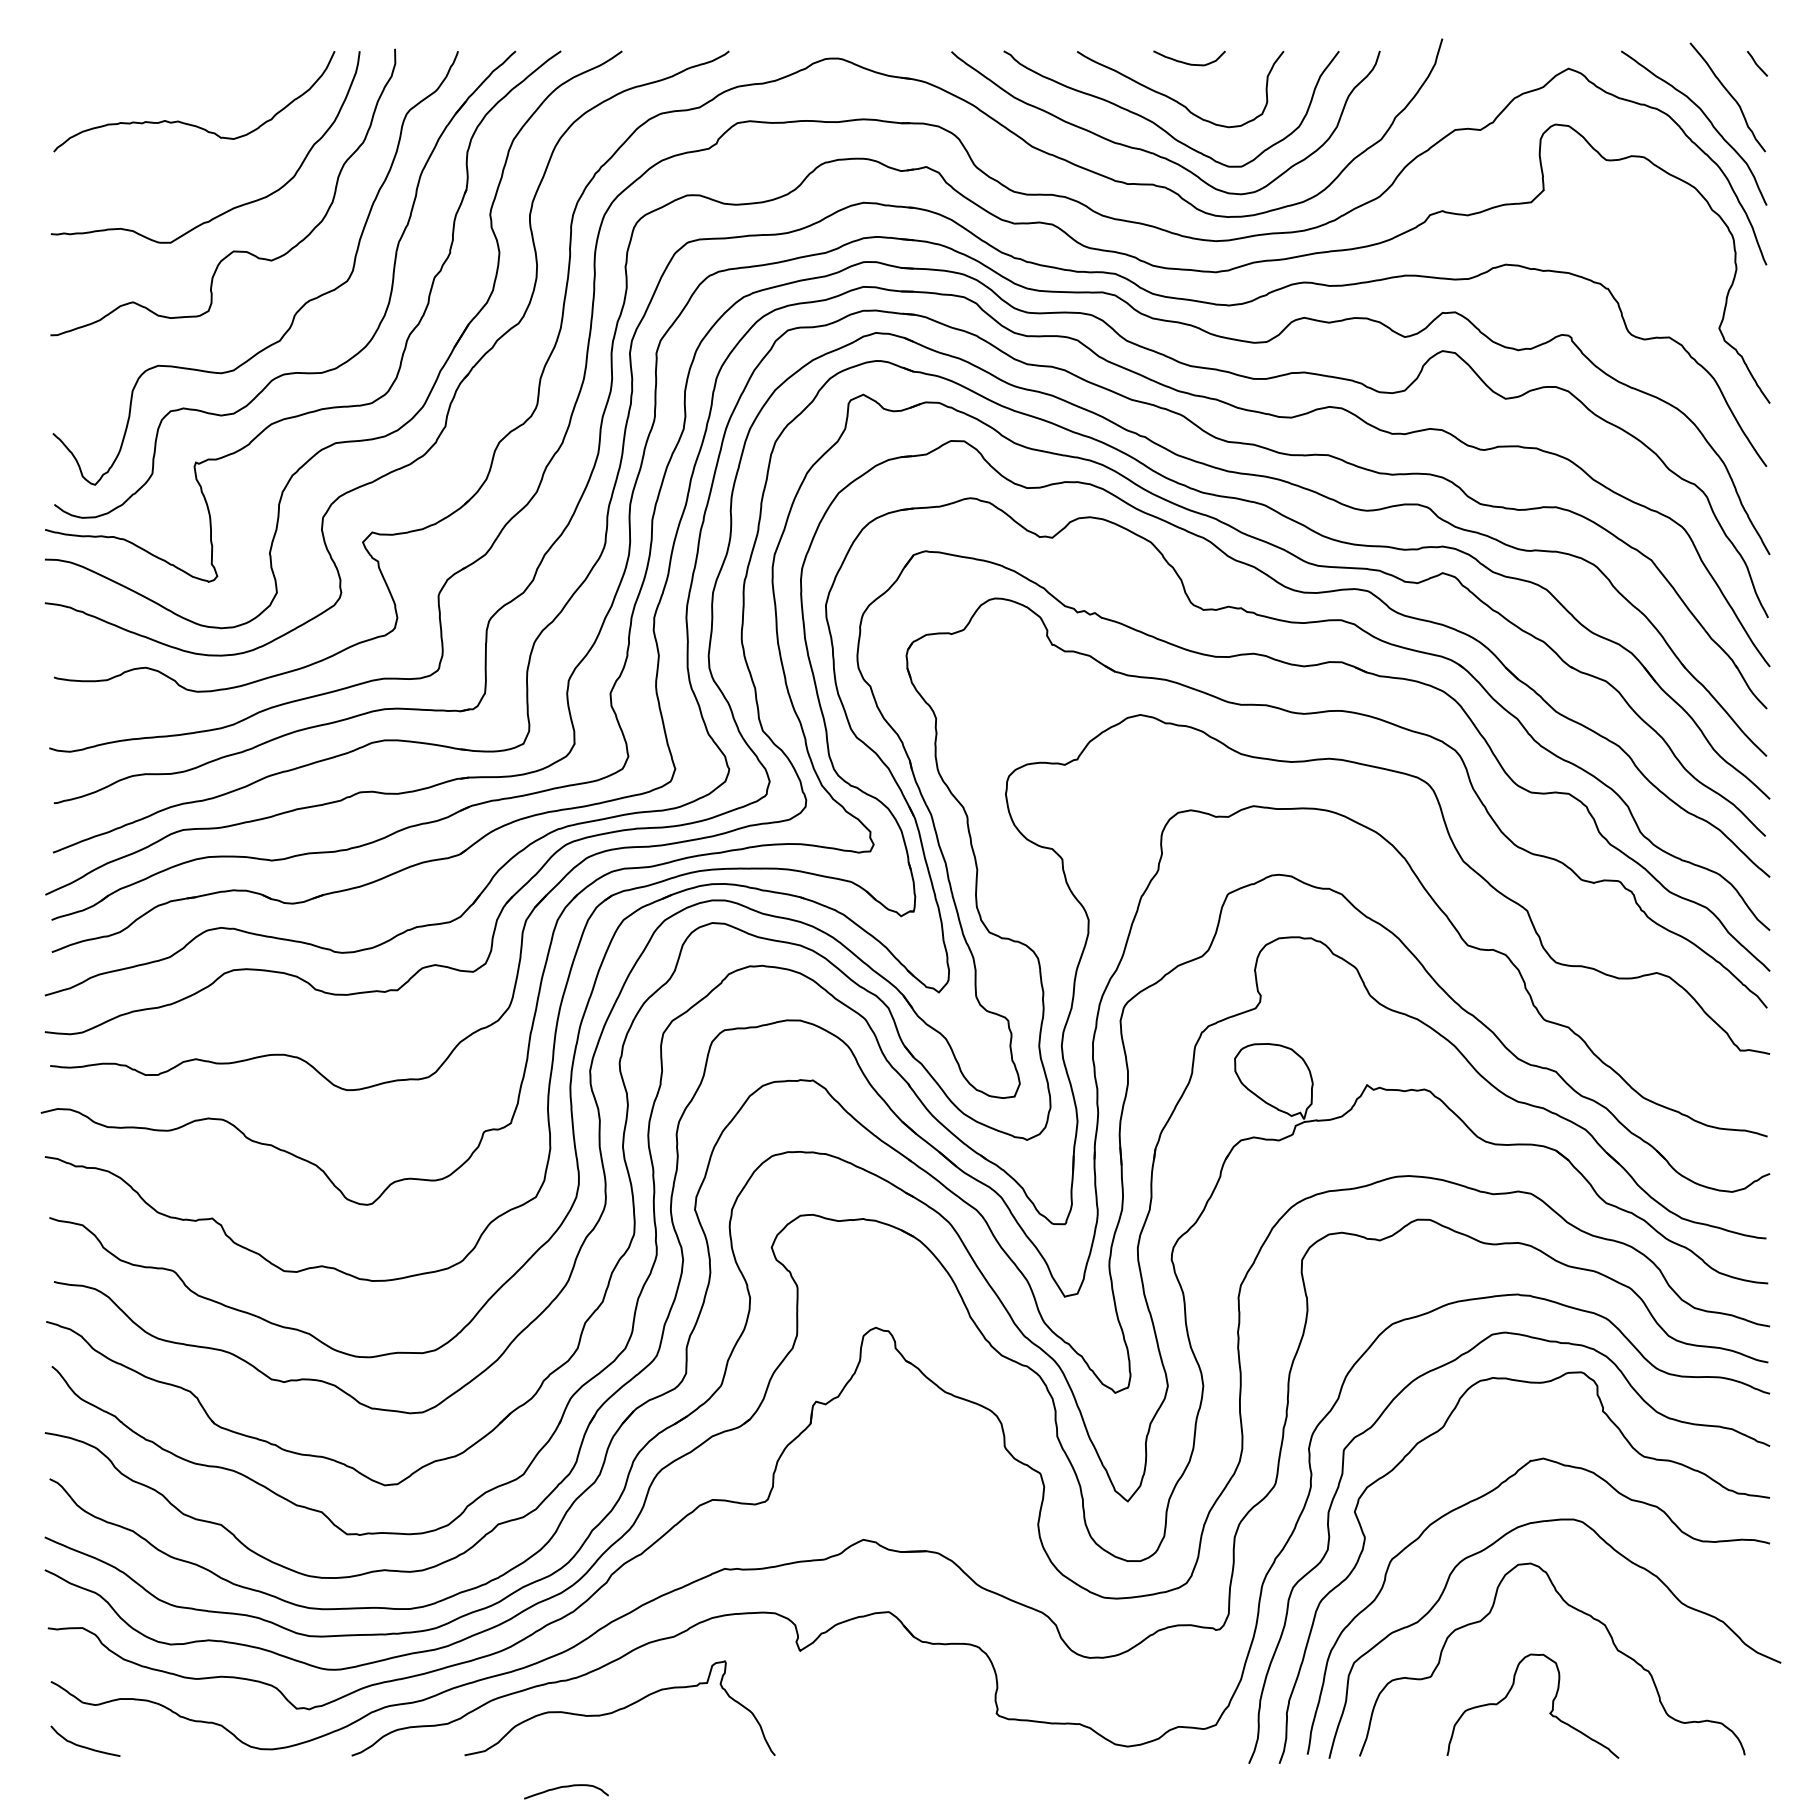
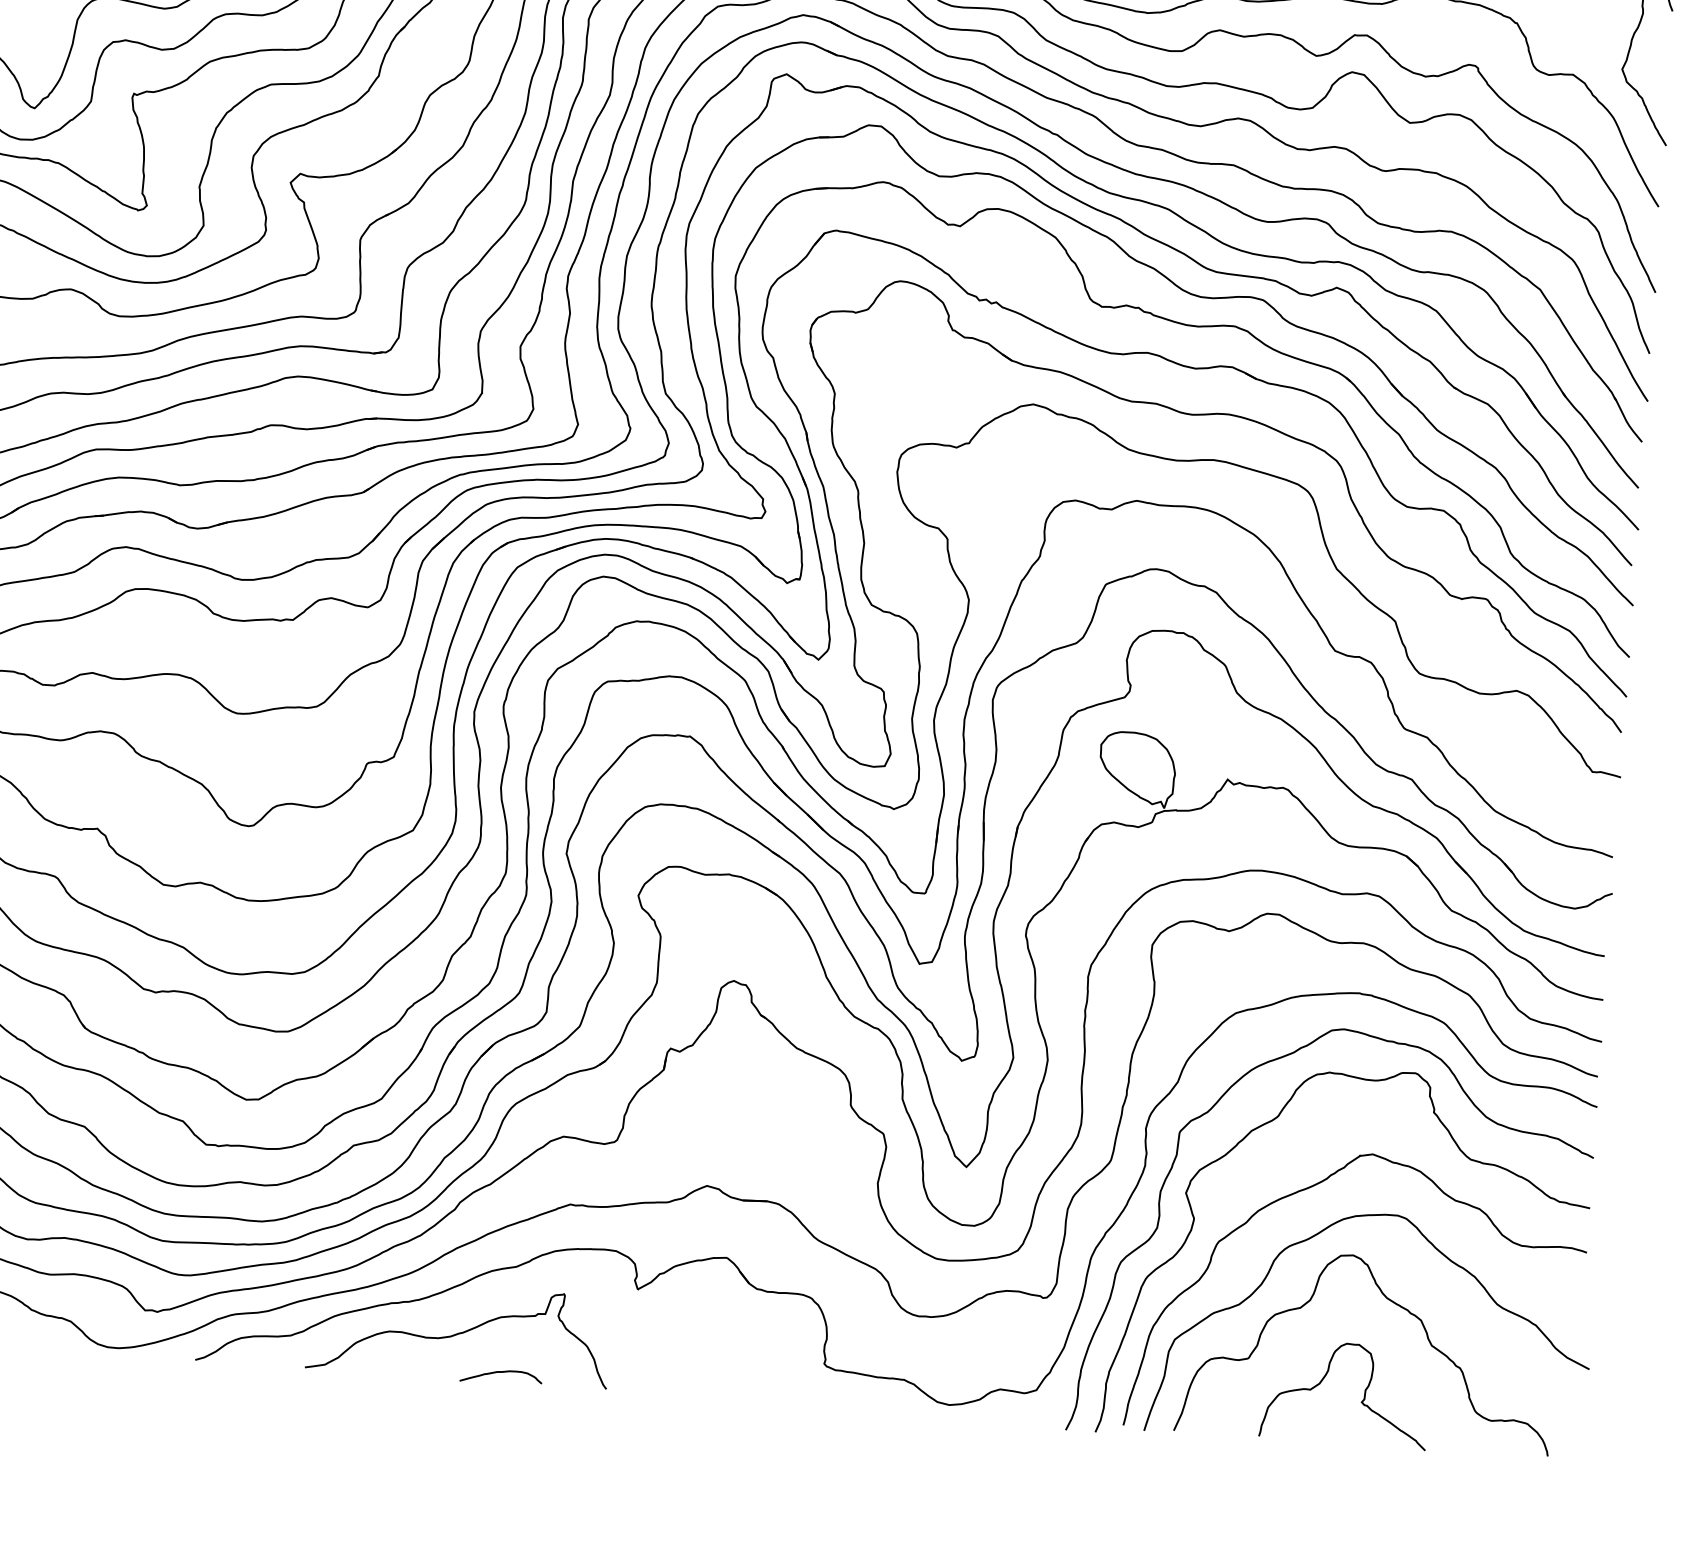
curve: (566, 1787) -> (501, 1372), moved

